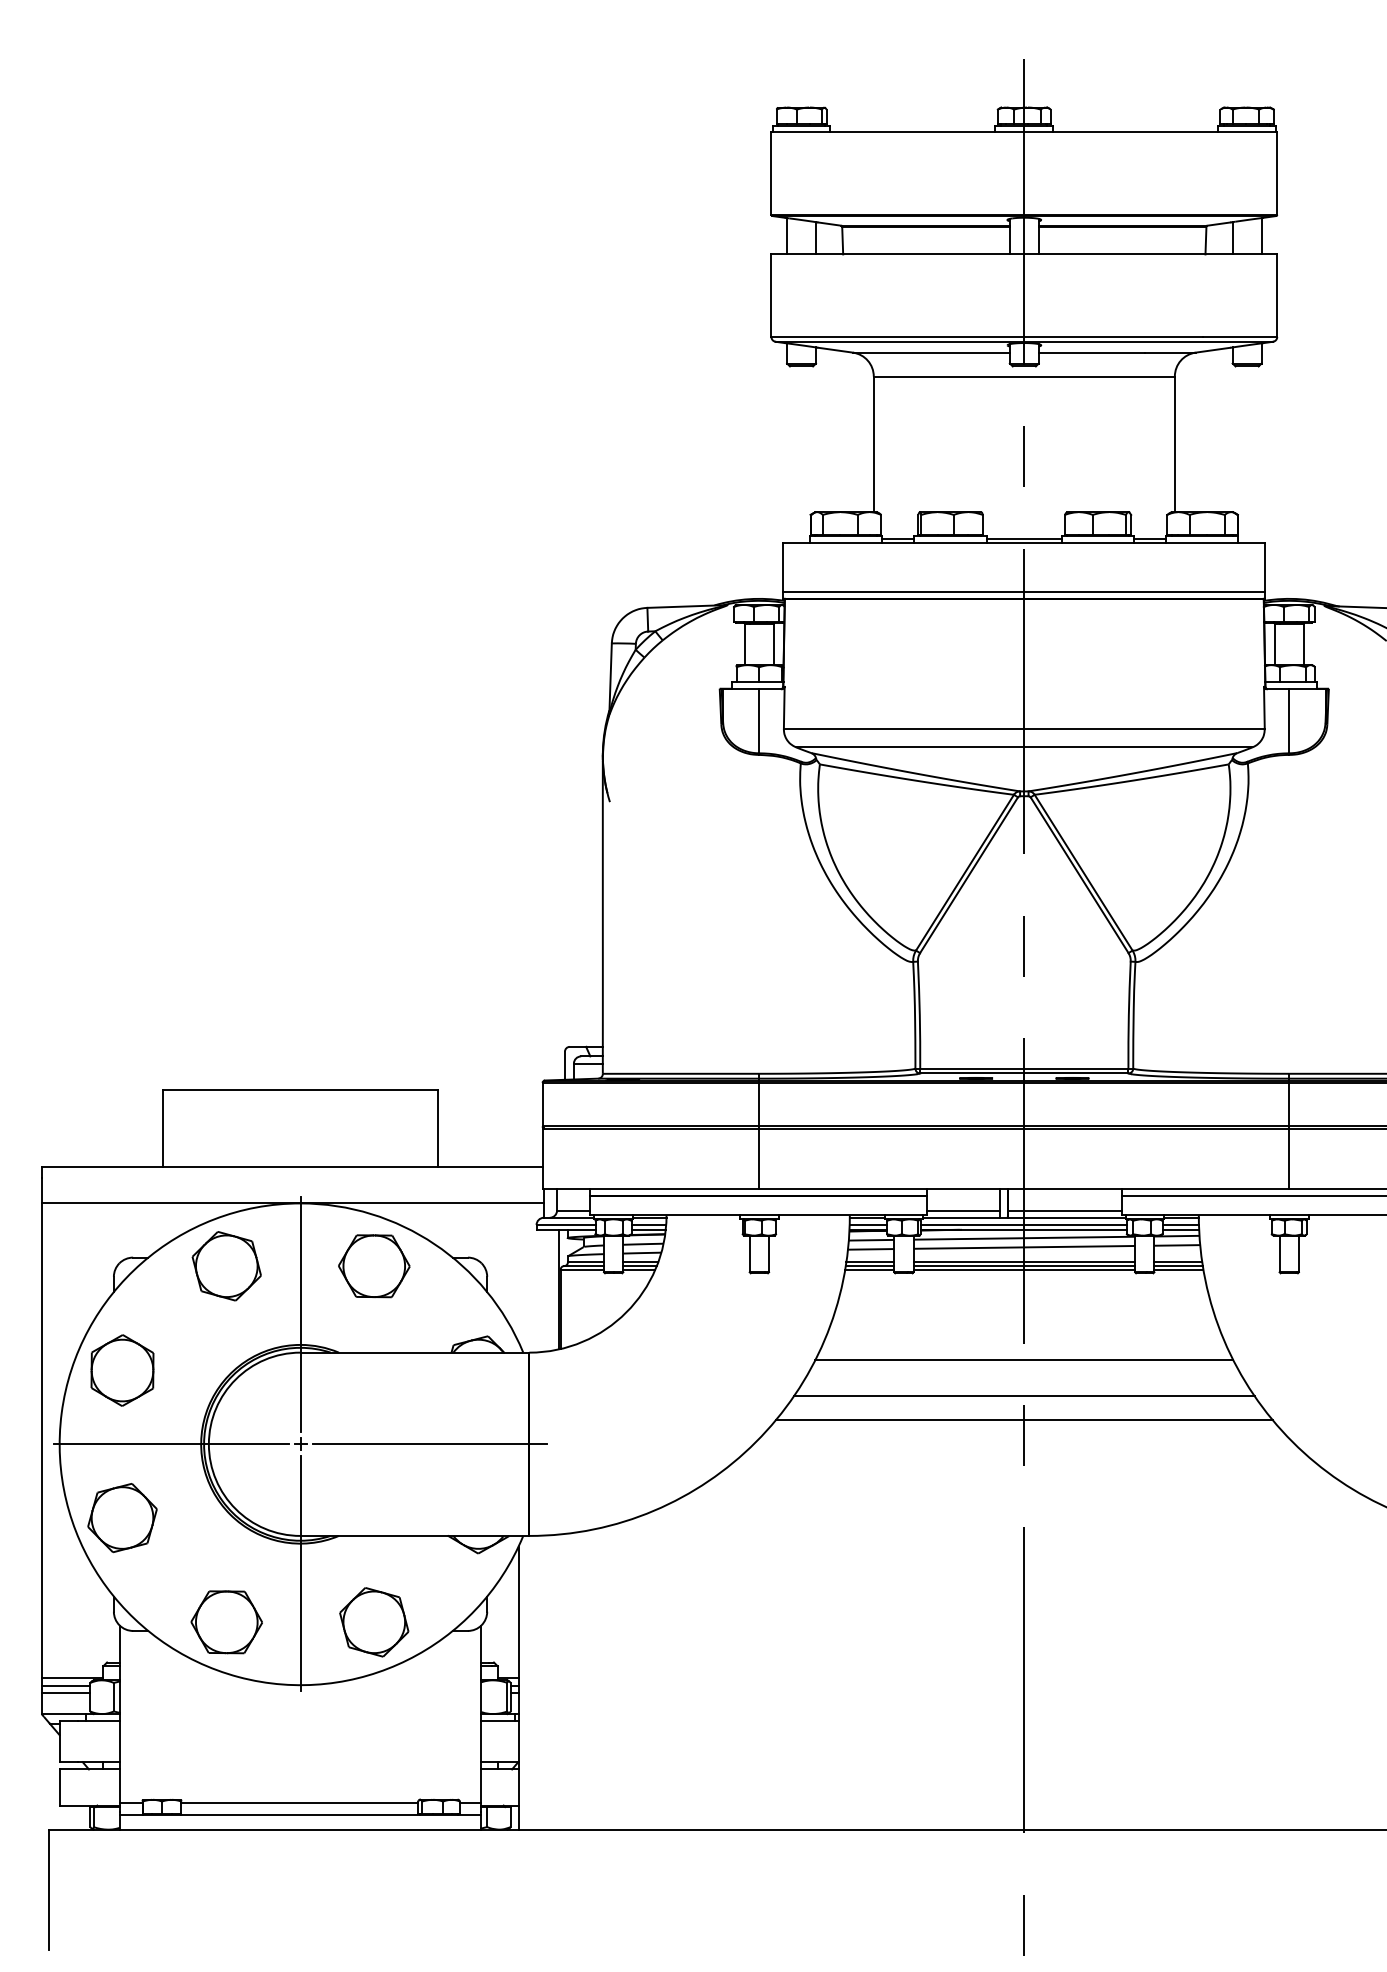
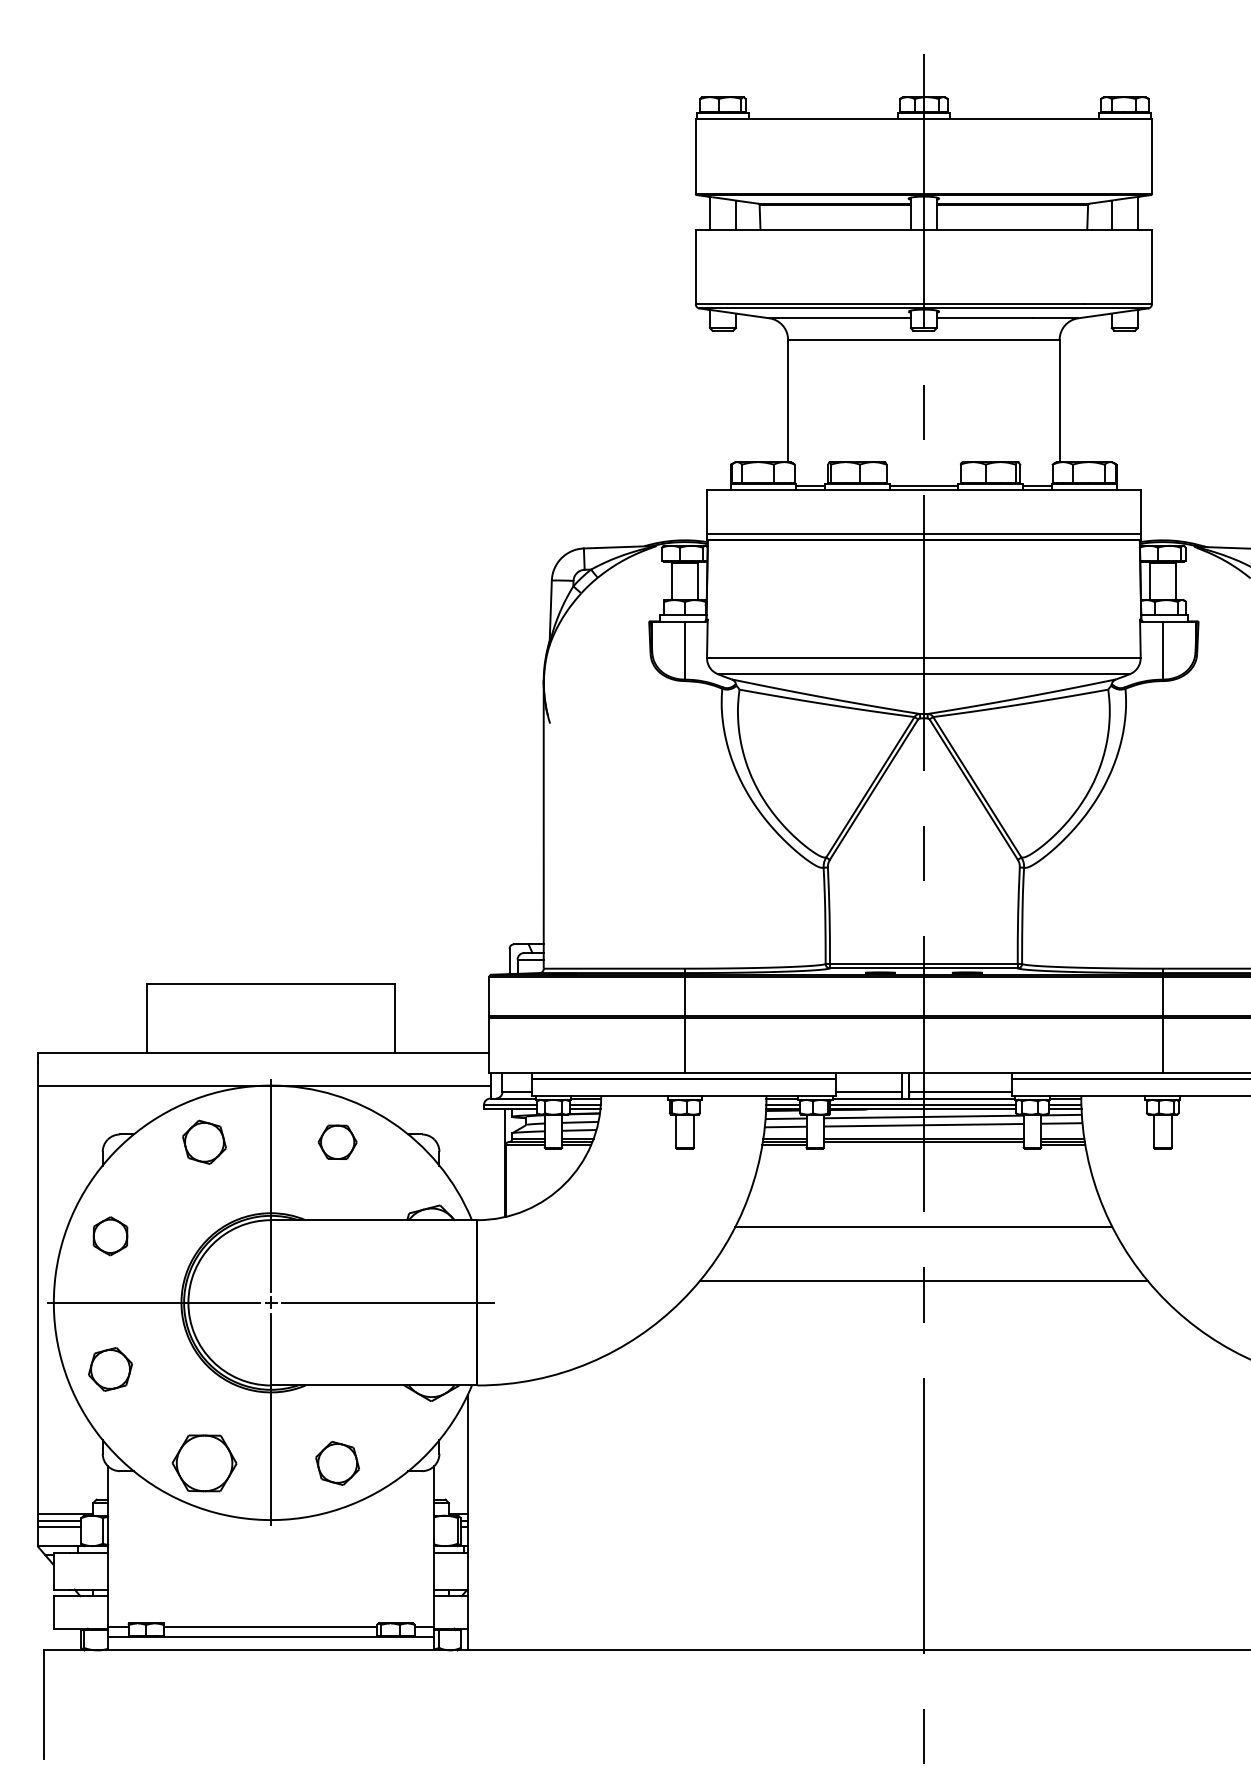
part: (226, 1266) -> (204, 1142), size x0.7
part: (374, 1266) -> (337, 1142), size x0.6
line: (1024, 1269) -> (924, 1145), removed
part: (122, 1370) -> (110, 1236), size x0.6
line: (1024, 1396) -> (924, 1259), removed
part: (122, 1518) -> (110, 1369), size x0.7
part: (374, 1622) -> (337, 1463), size x0.7

